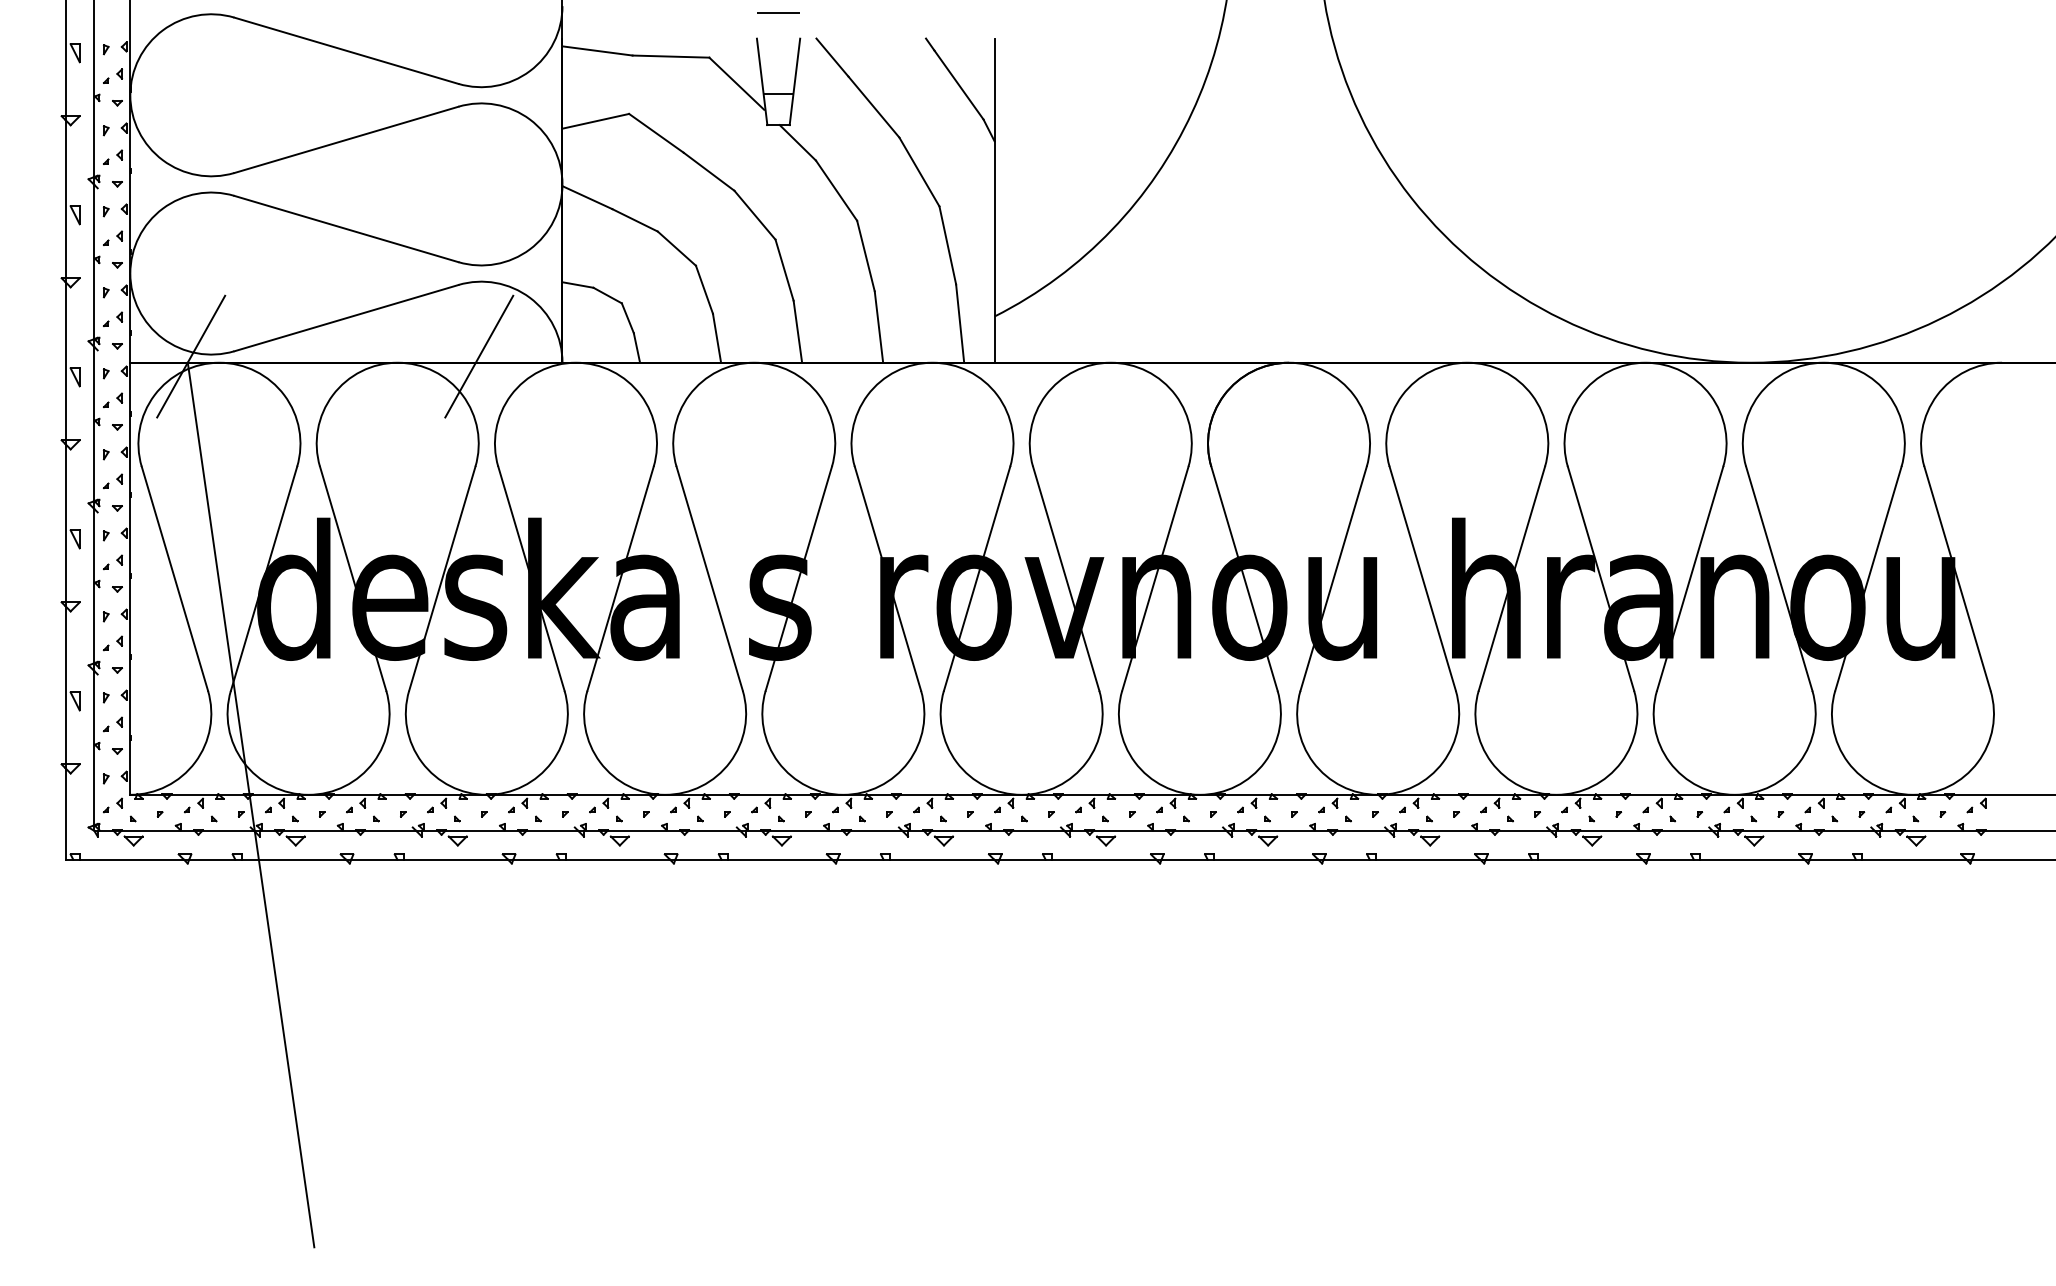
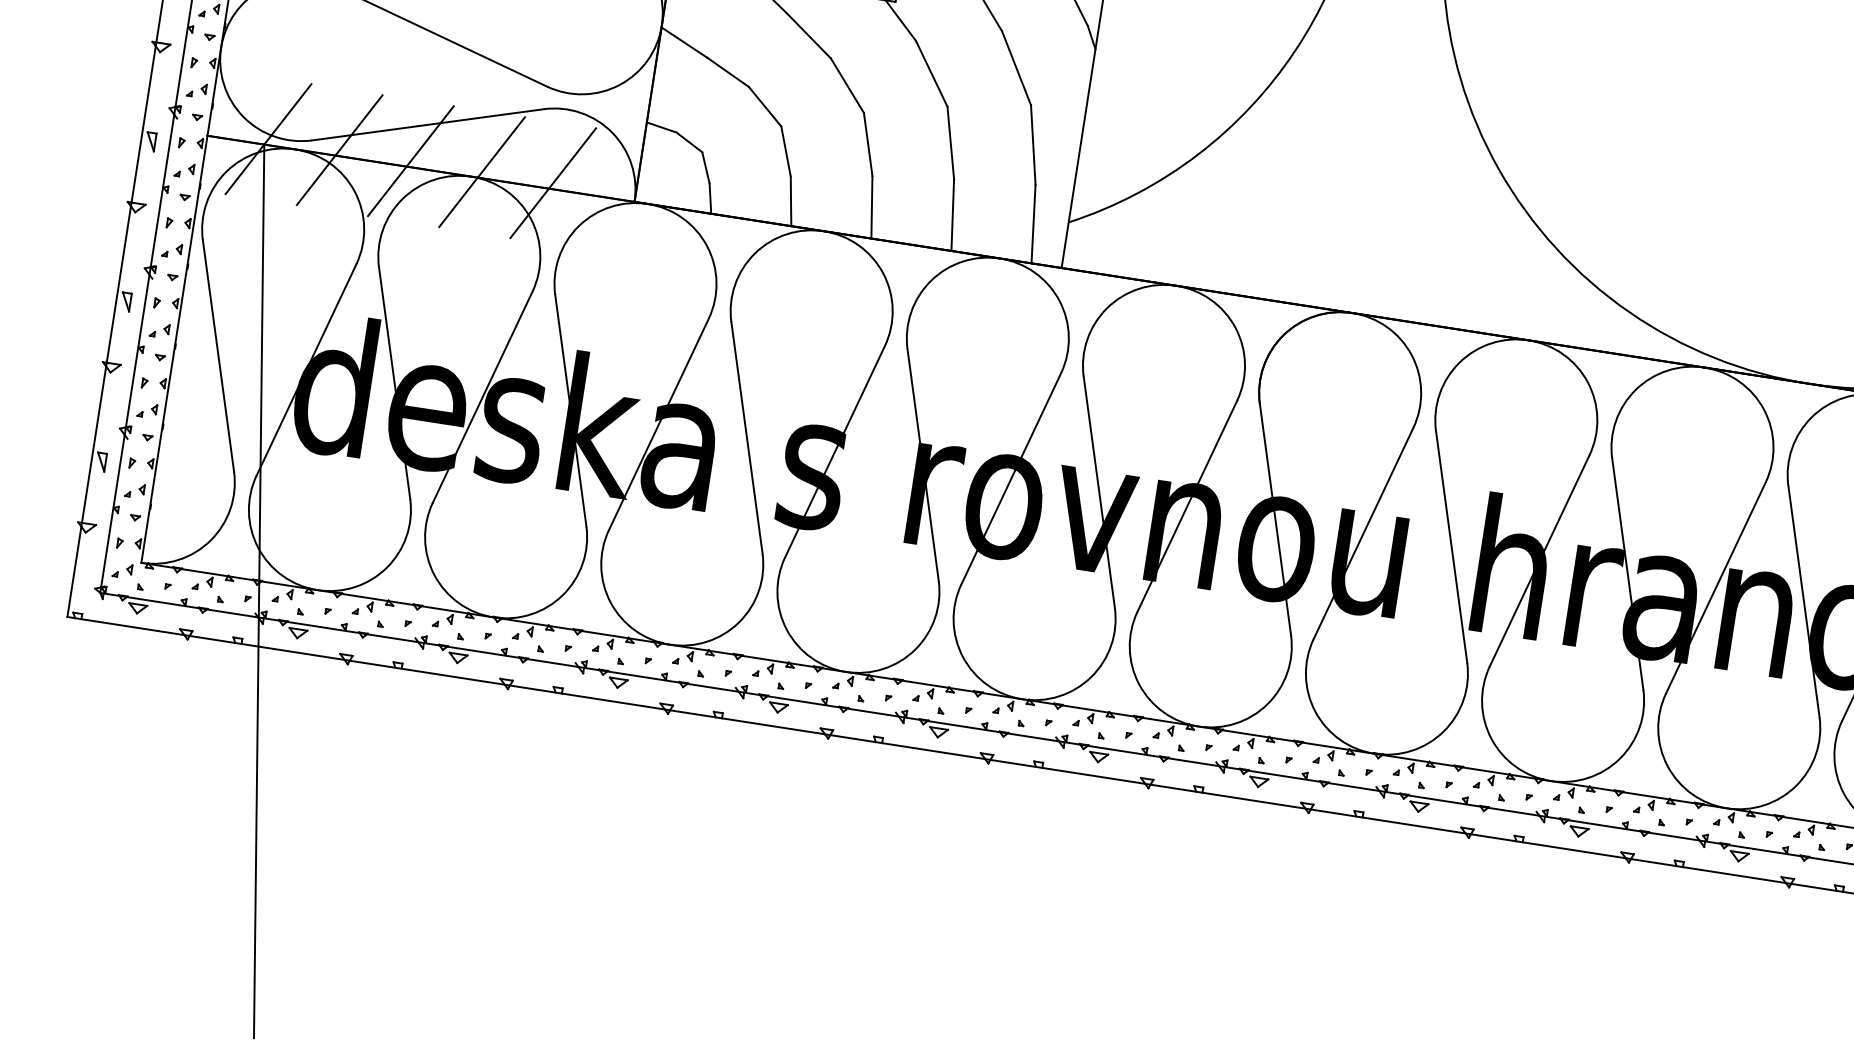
line: (263, 356) -> (340, 150), added
line: (335, 356) -> (411, 161), added
line: (407, 356) -> (482, 172), added

